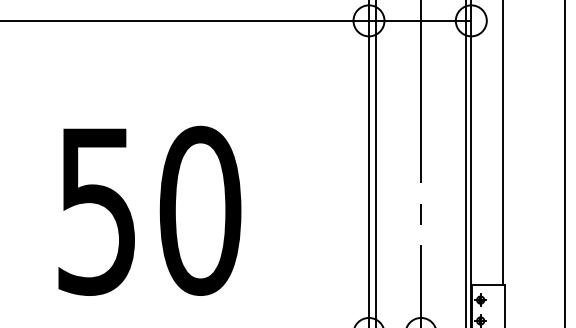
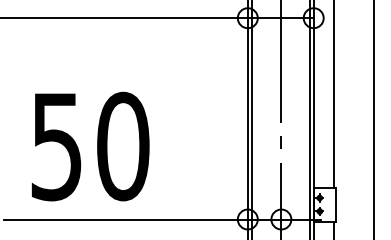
text: (149, 210) -> (90, 146), moved

